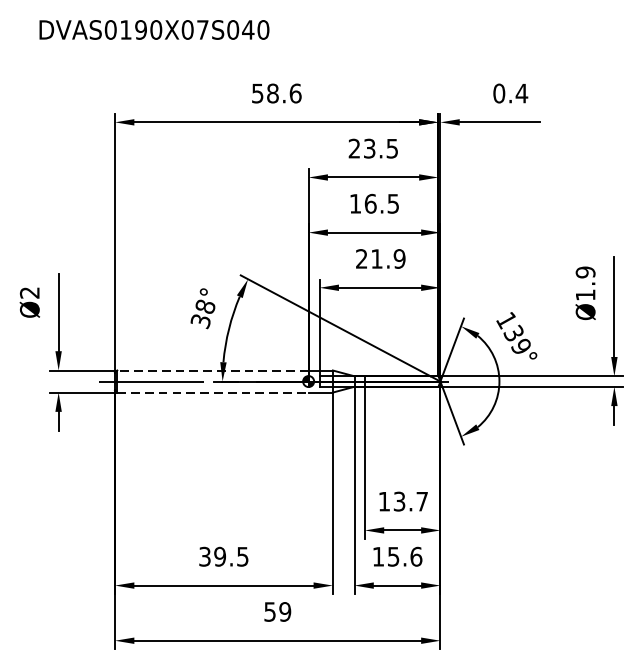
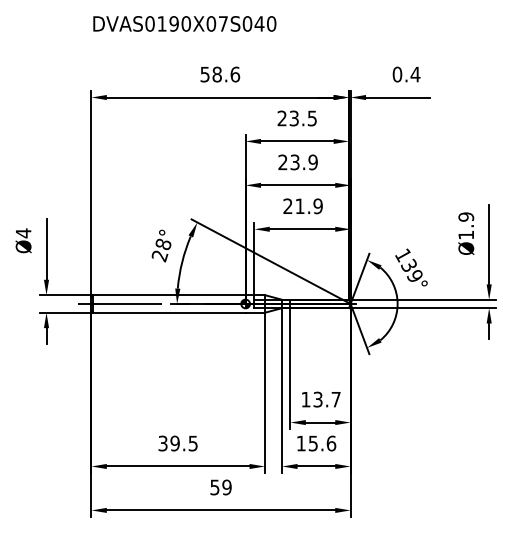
text: (154, 29) -> (184, 23), moved
text: (373, 203) -> (297, 162), 16.5 -> 23.9
text: (29, 293) -> (23, 233), Ø2 -> Ø4
text: (201, 321) -> (160, 256), 38° -> 28°
line: (211, 370) -> (168, 295), dashed -> solid
line: (213, 392) -> (169, 312), dashed -> solid

